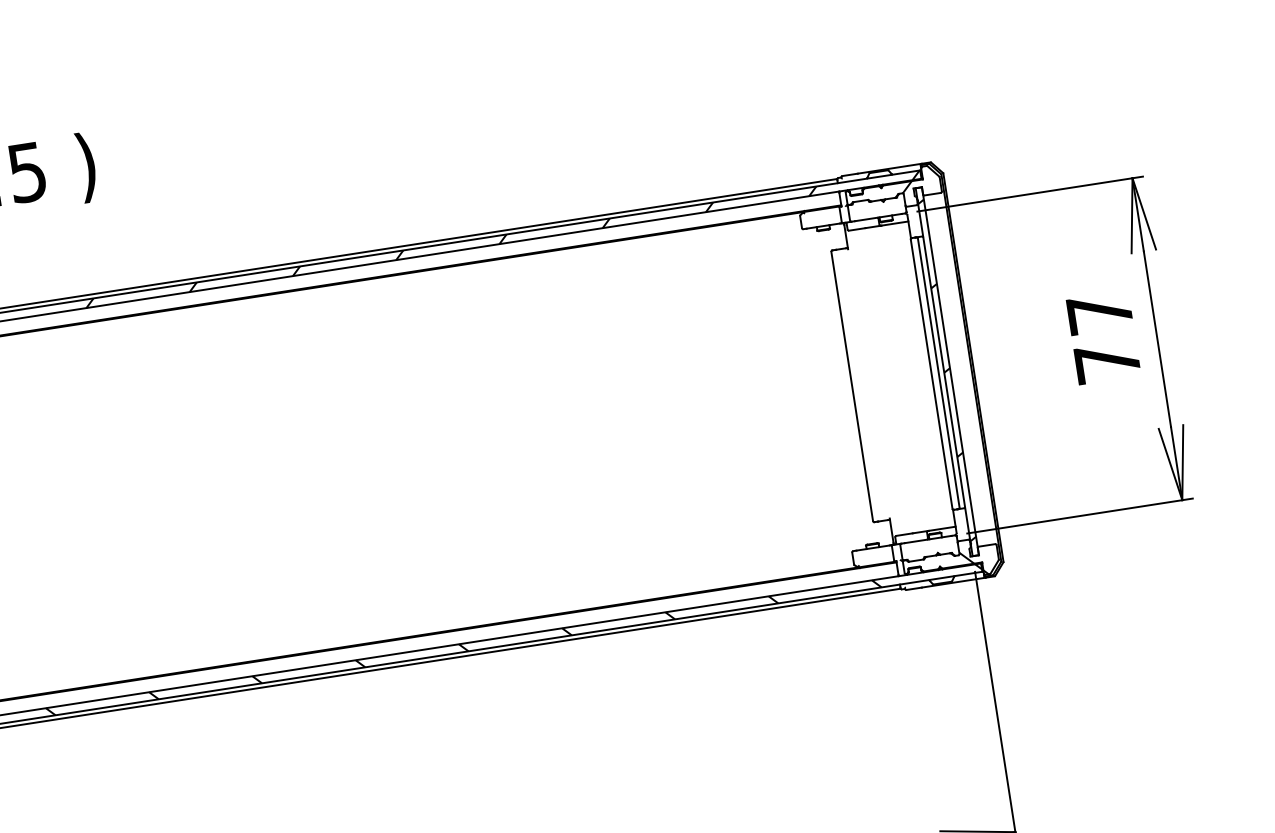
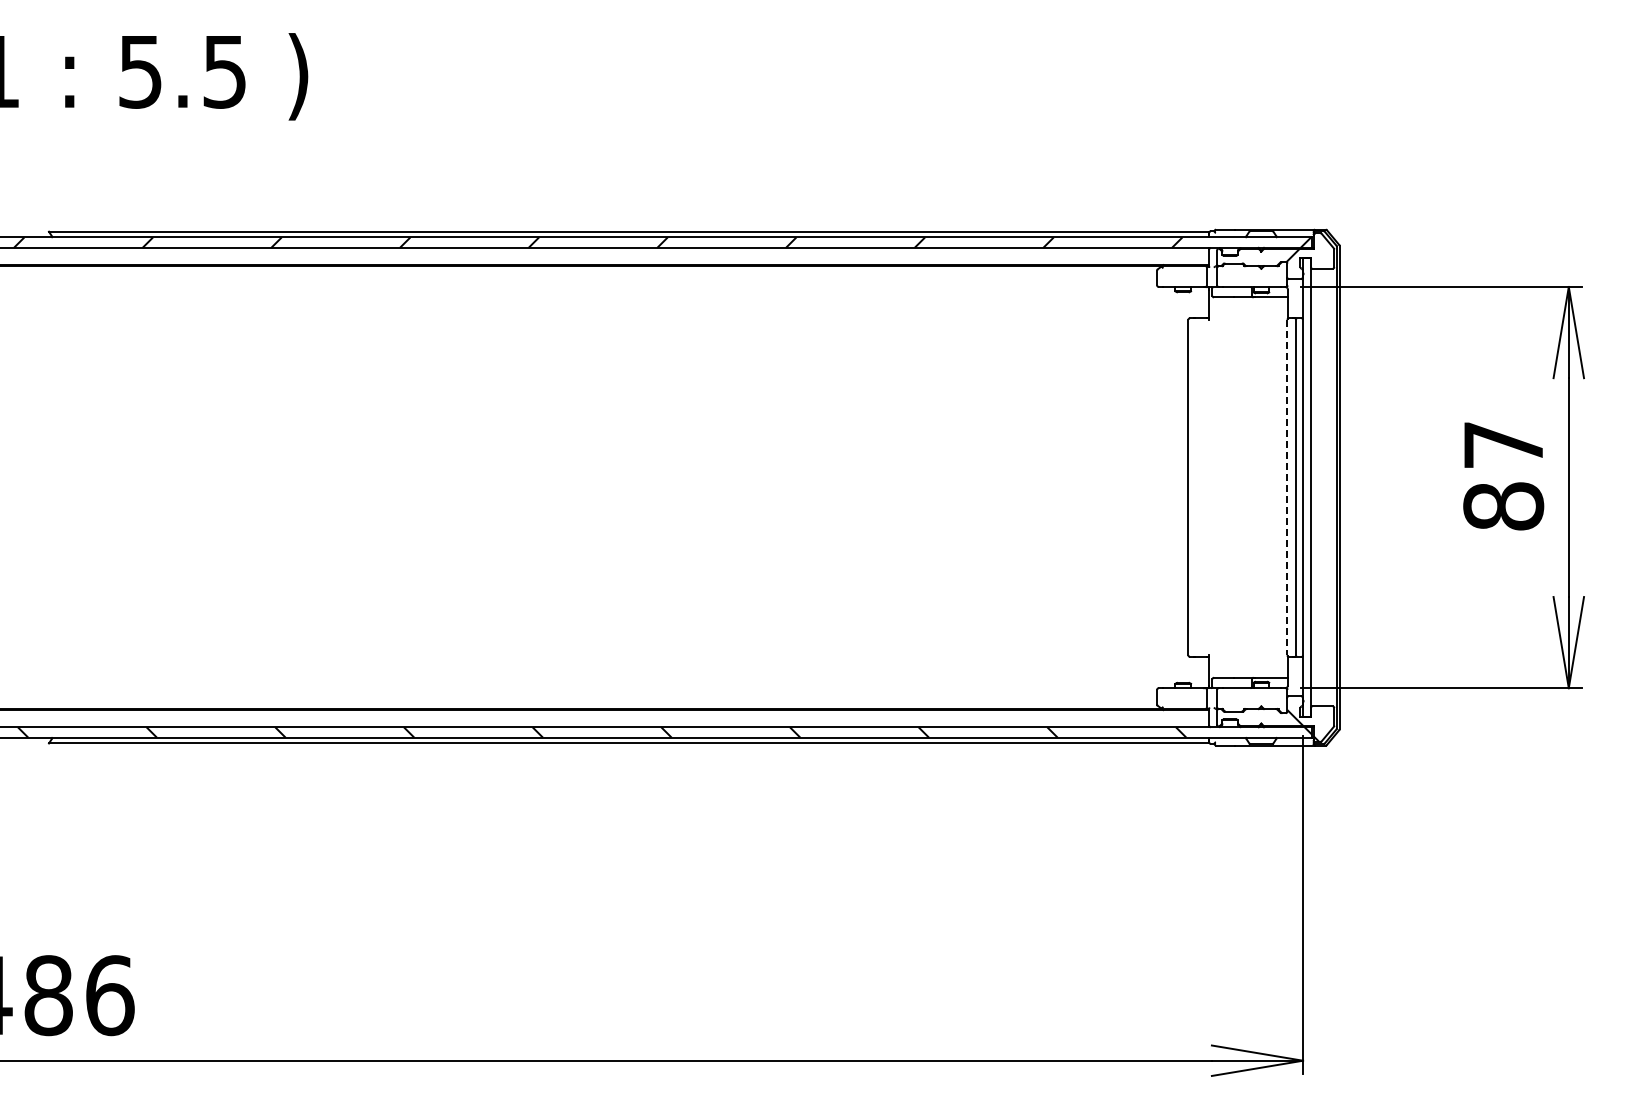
text: (1107, 362) -> (1503, 506), 77 -> 87
hatch: (946, 370) -> (1306, 485), removed
line: (931, 374) -> (1287, 487), solid -> dashed

